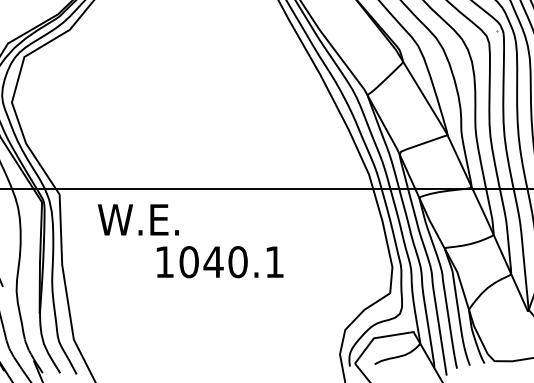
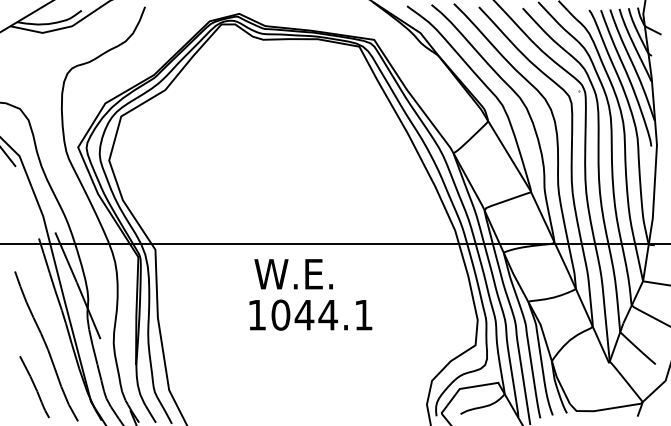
text: (138, 220) -> (293, 274), moved
text: (238, 261) -> (328, 314), 1040.1 -> 1044.1

